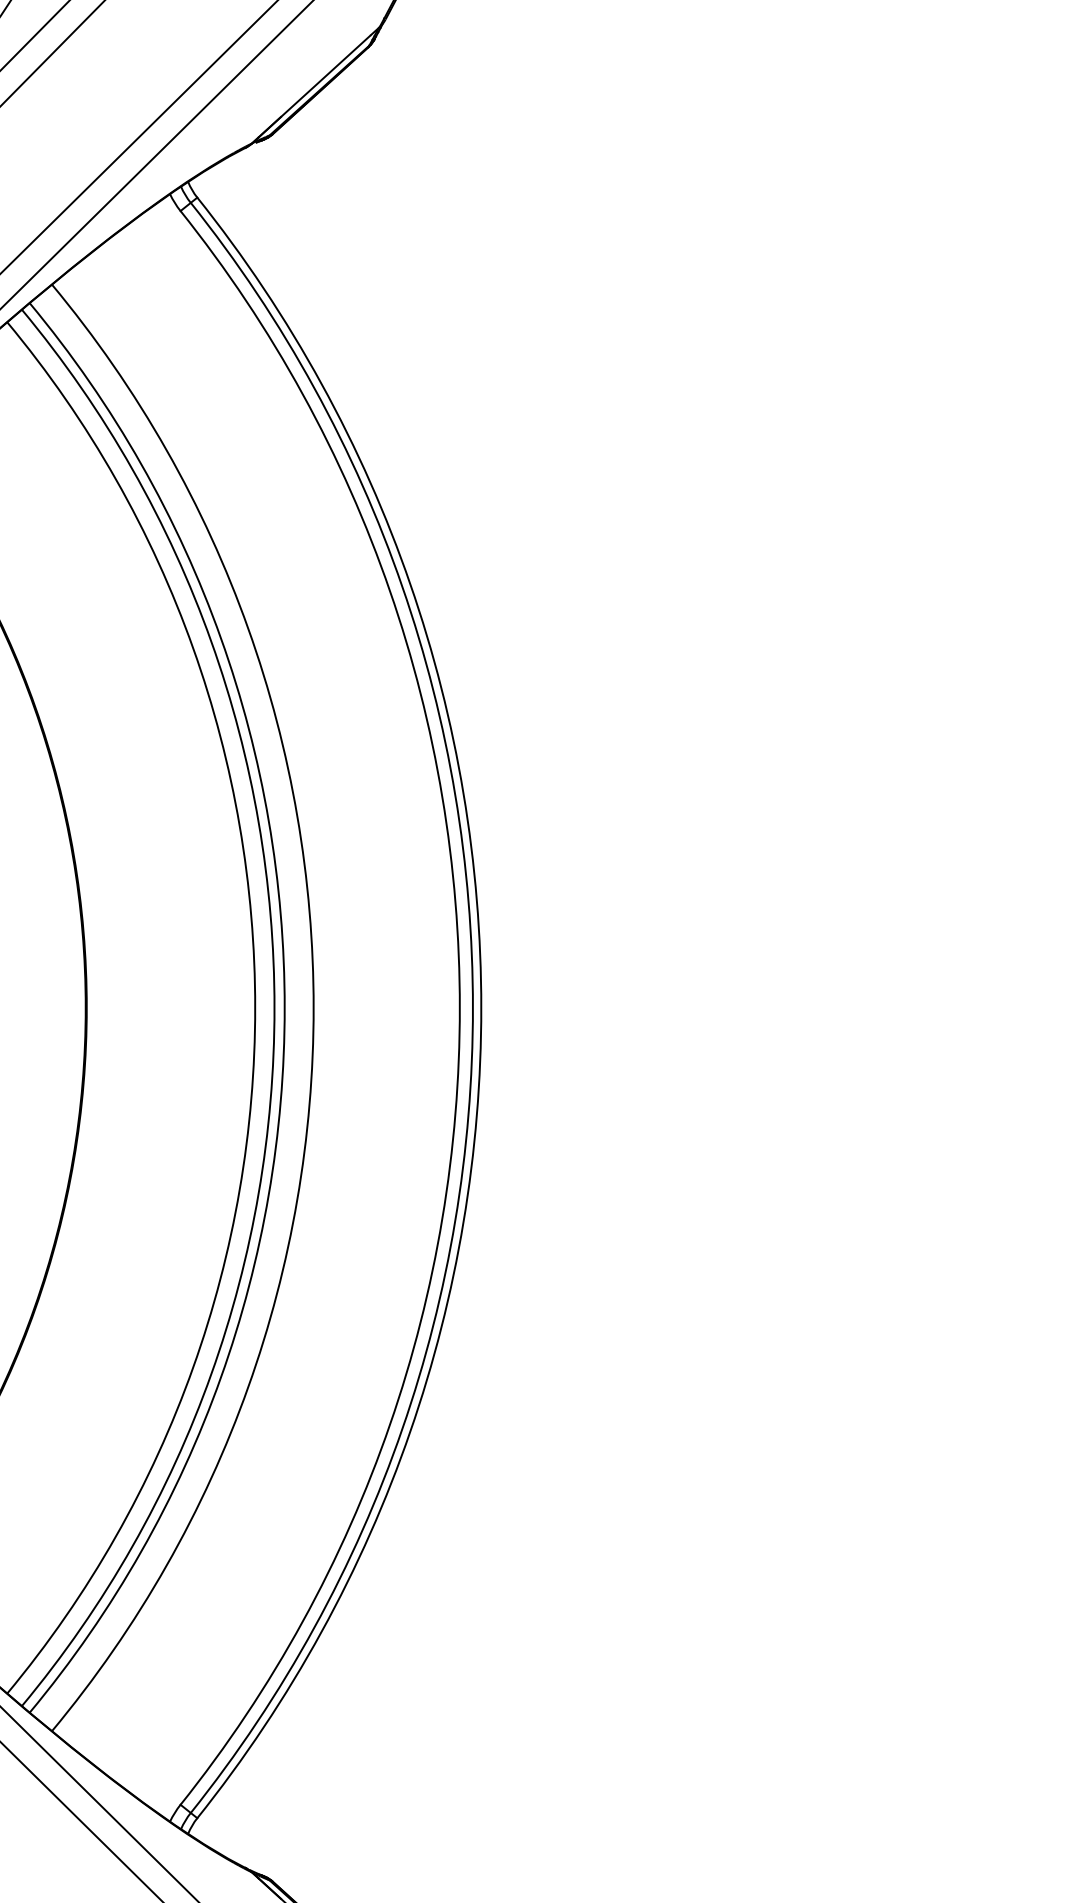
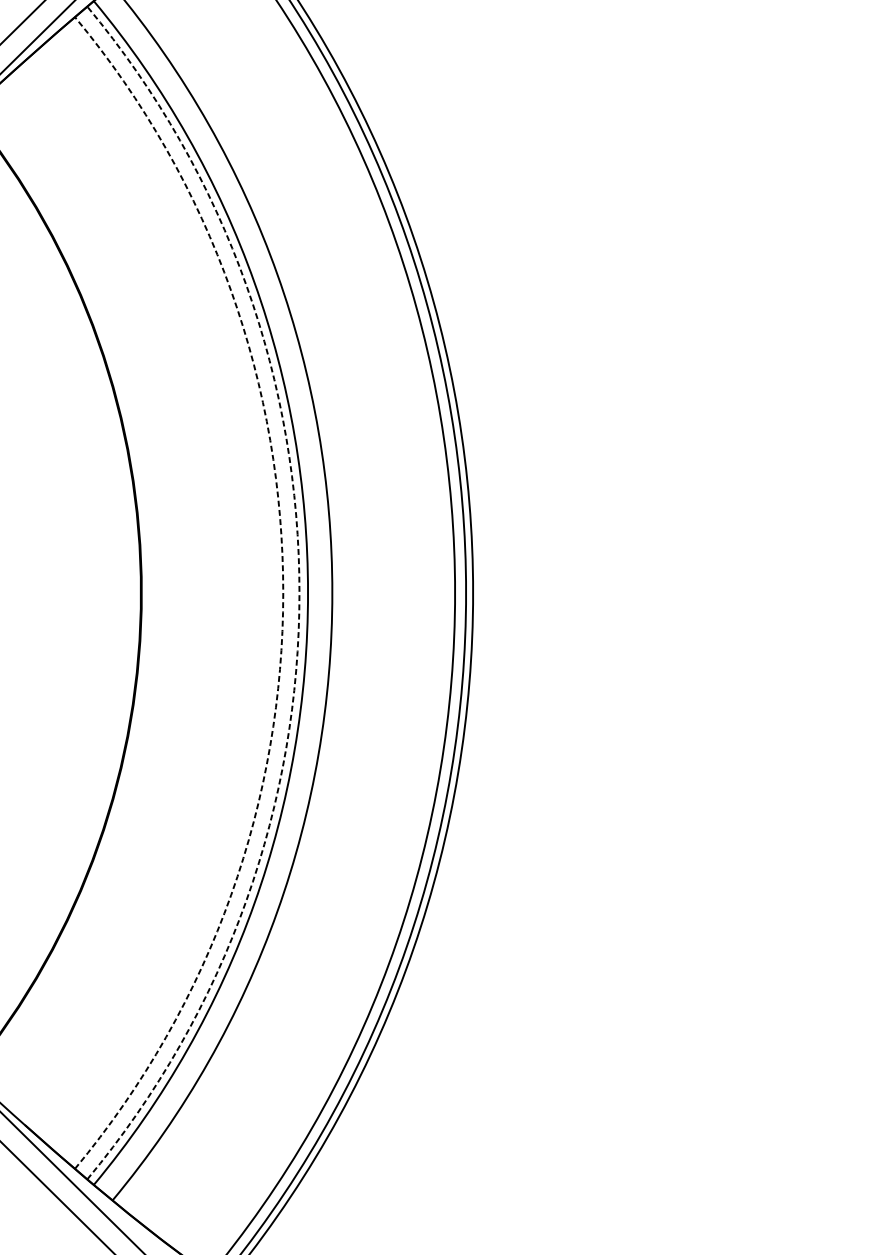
arc: (255, 1007) -> (283, 592), solid -> dashed
arc: (274, 1007) -> (299, 592), solid -> dashed

